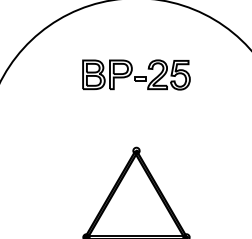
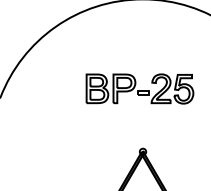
part: (136, 74) -> (140, 88), moved

